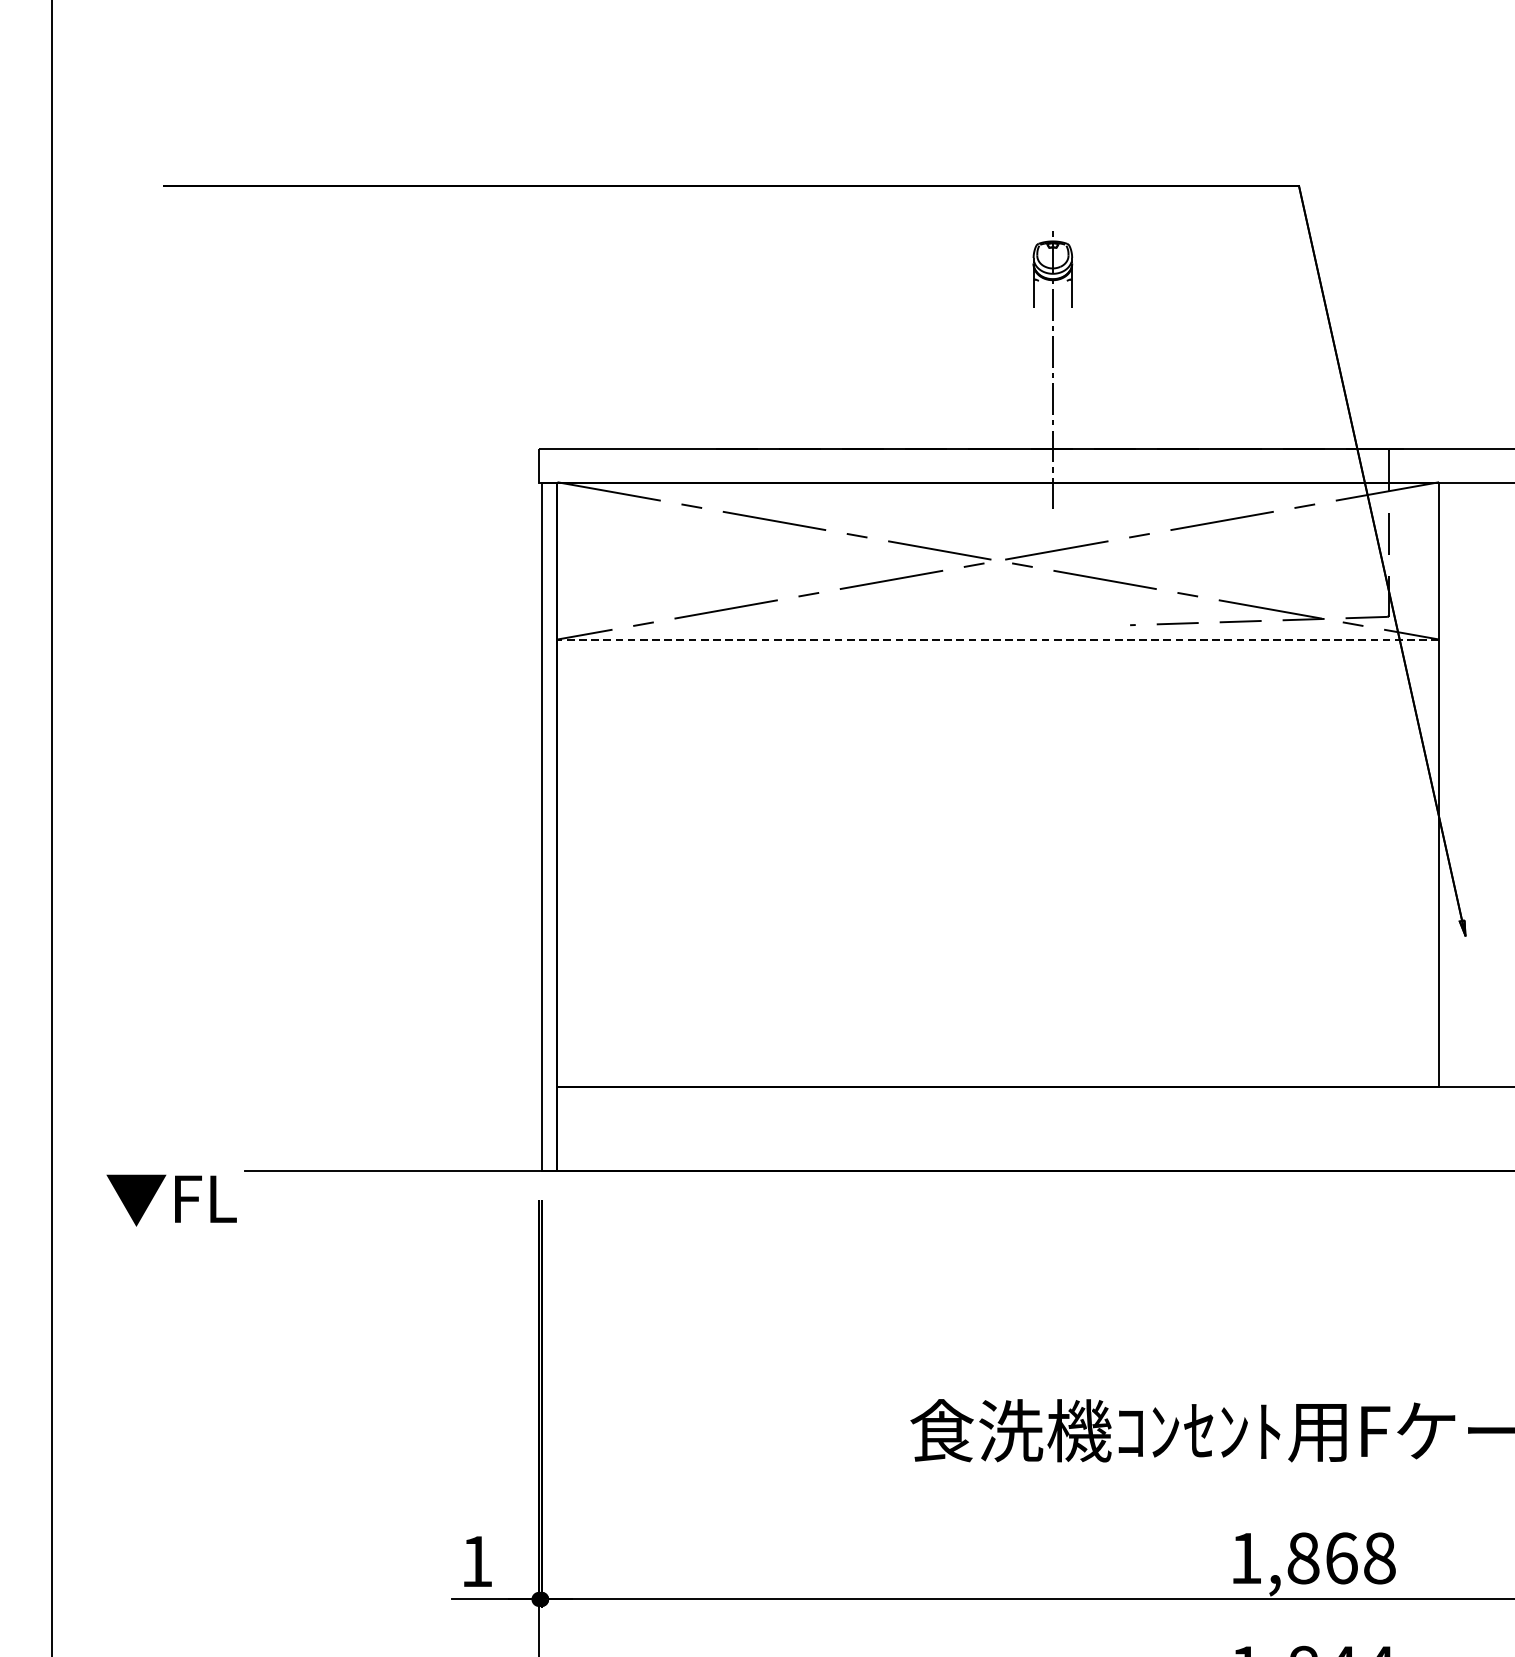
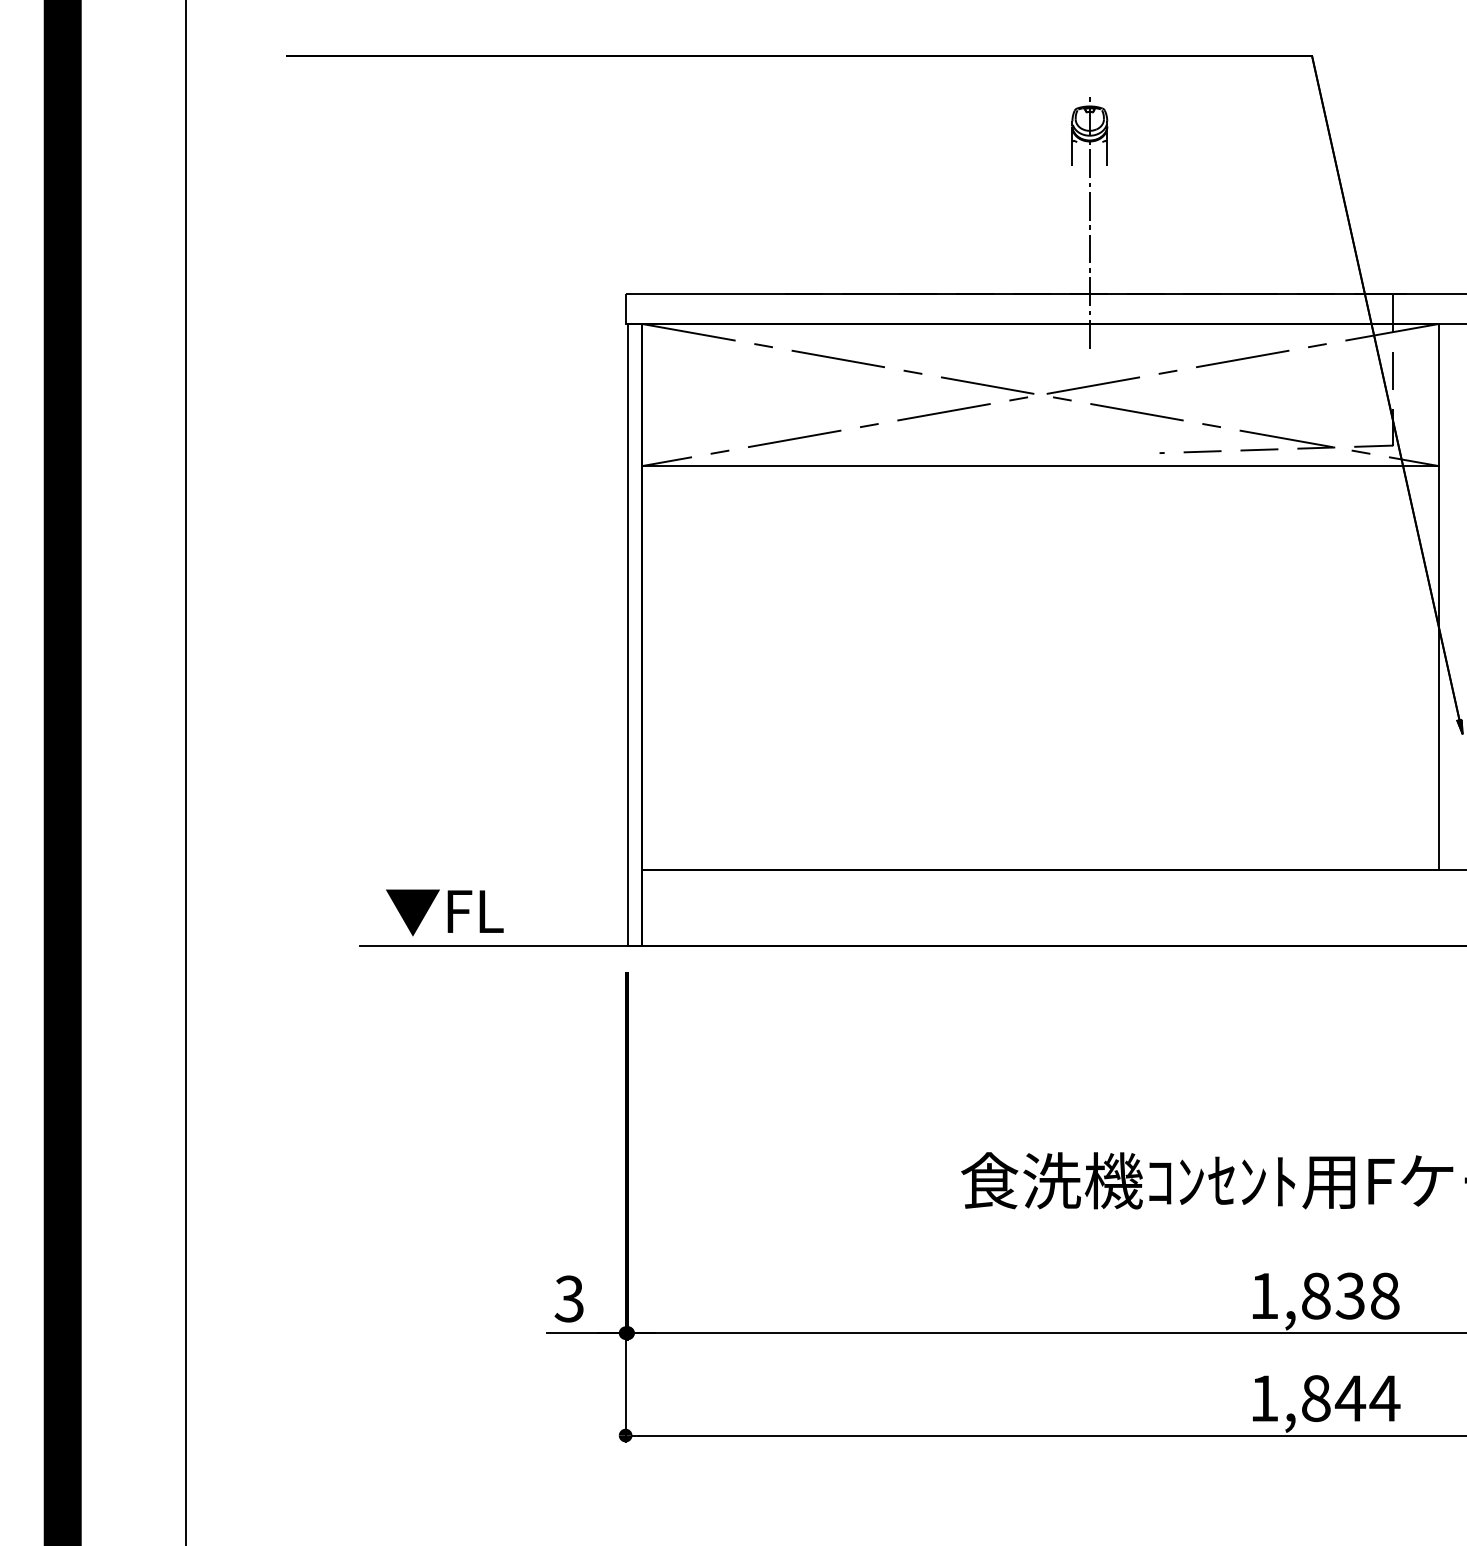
line: (998, 640) -> (1040, 466), dashed -> solid
text: (171, 1200) -> (444, 912), moved
text: (1341, 1557) -> (1350, 1295), 1,868 -> 1,838
text: (475, 1561) -> (568, 1298), 1 -> 3

